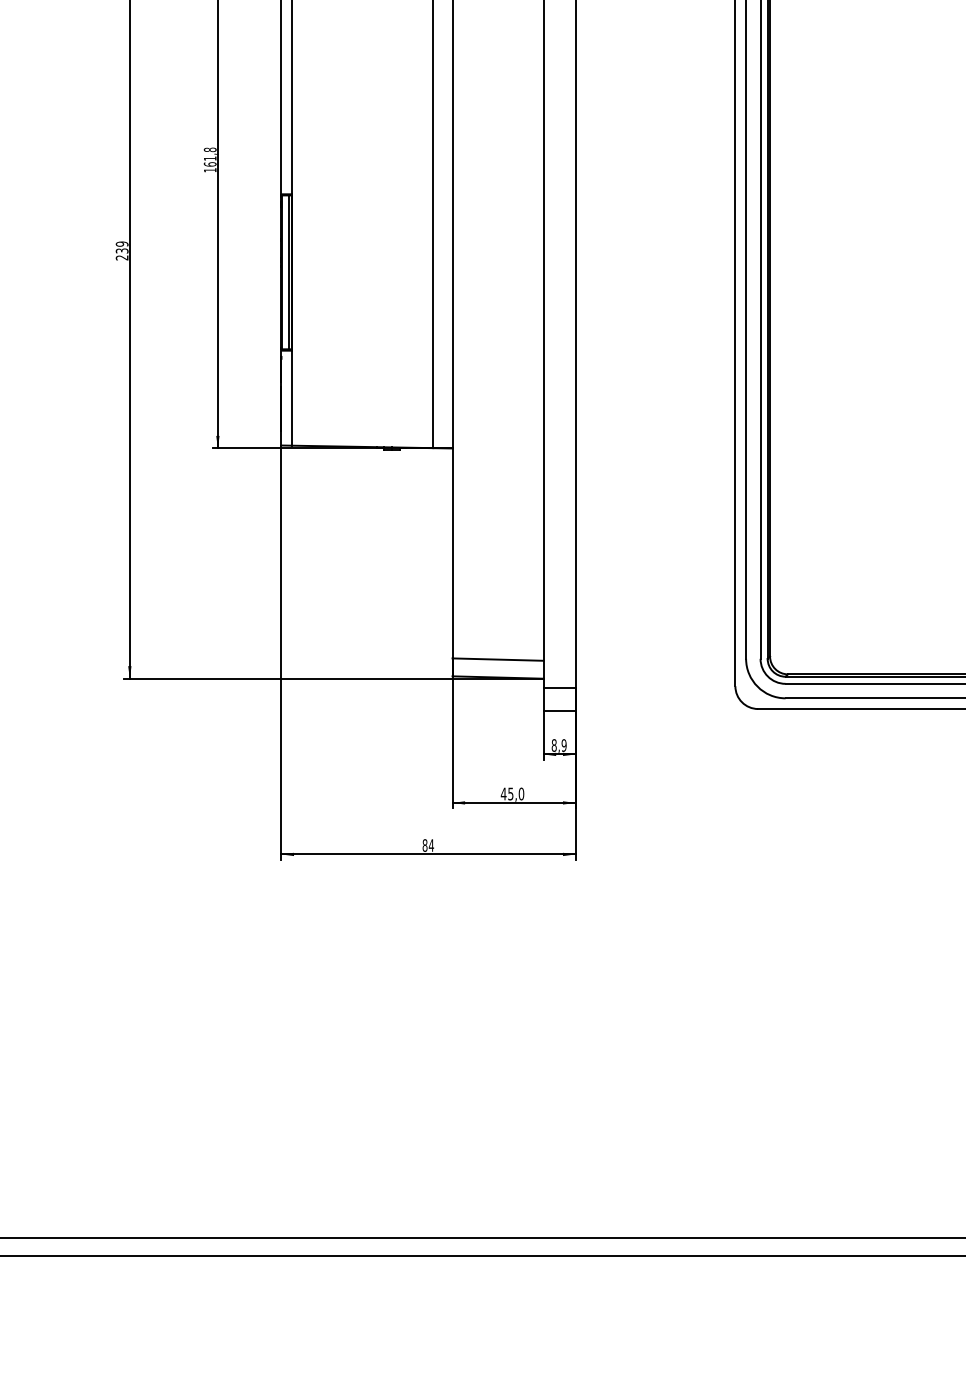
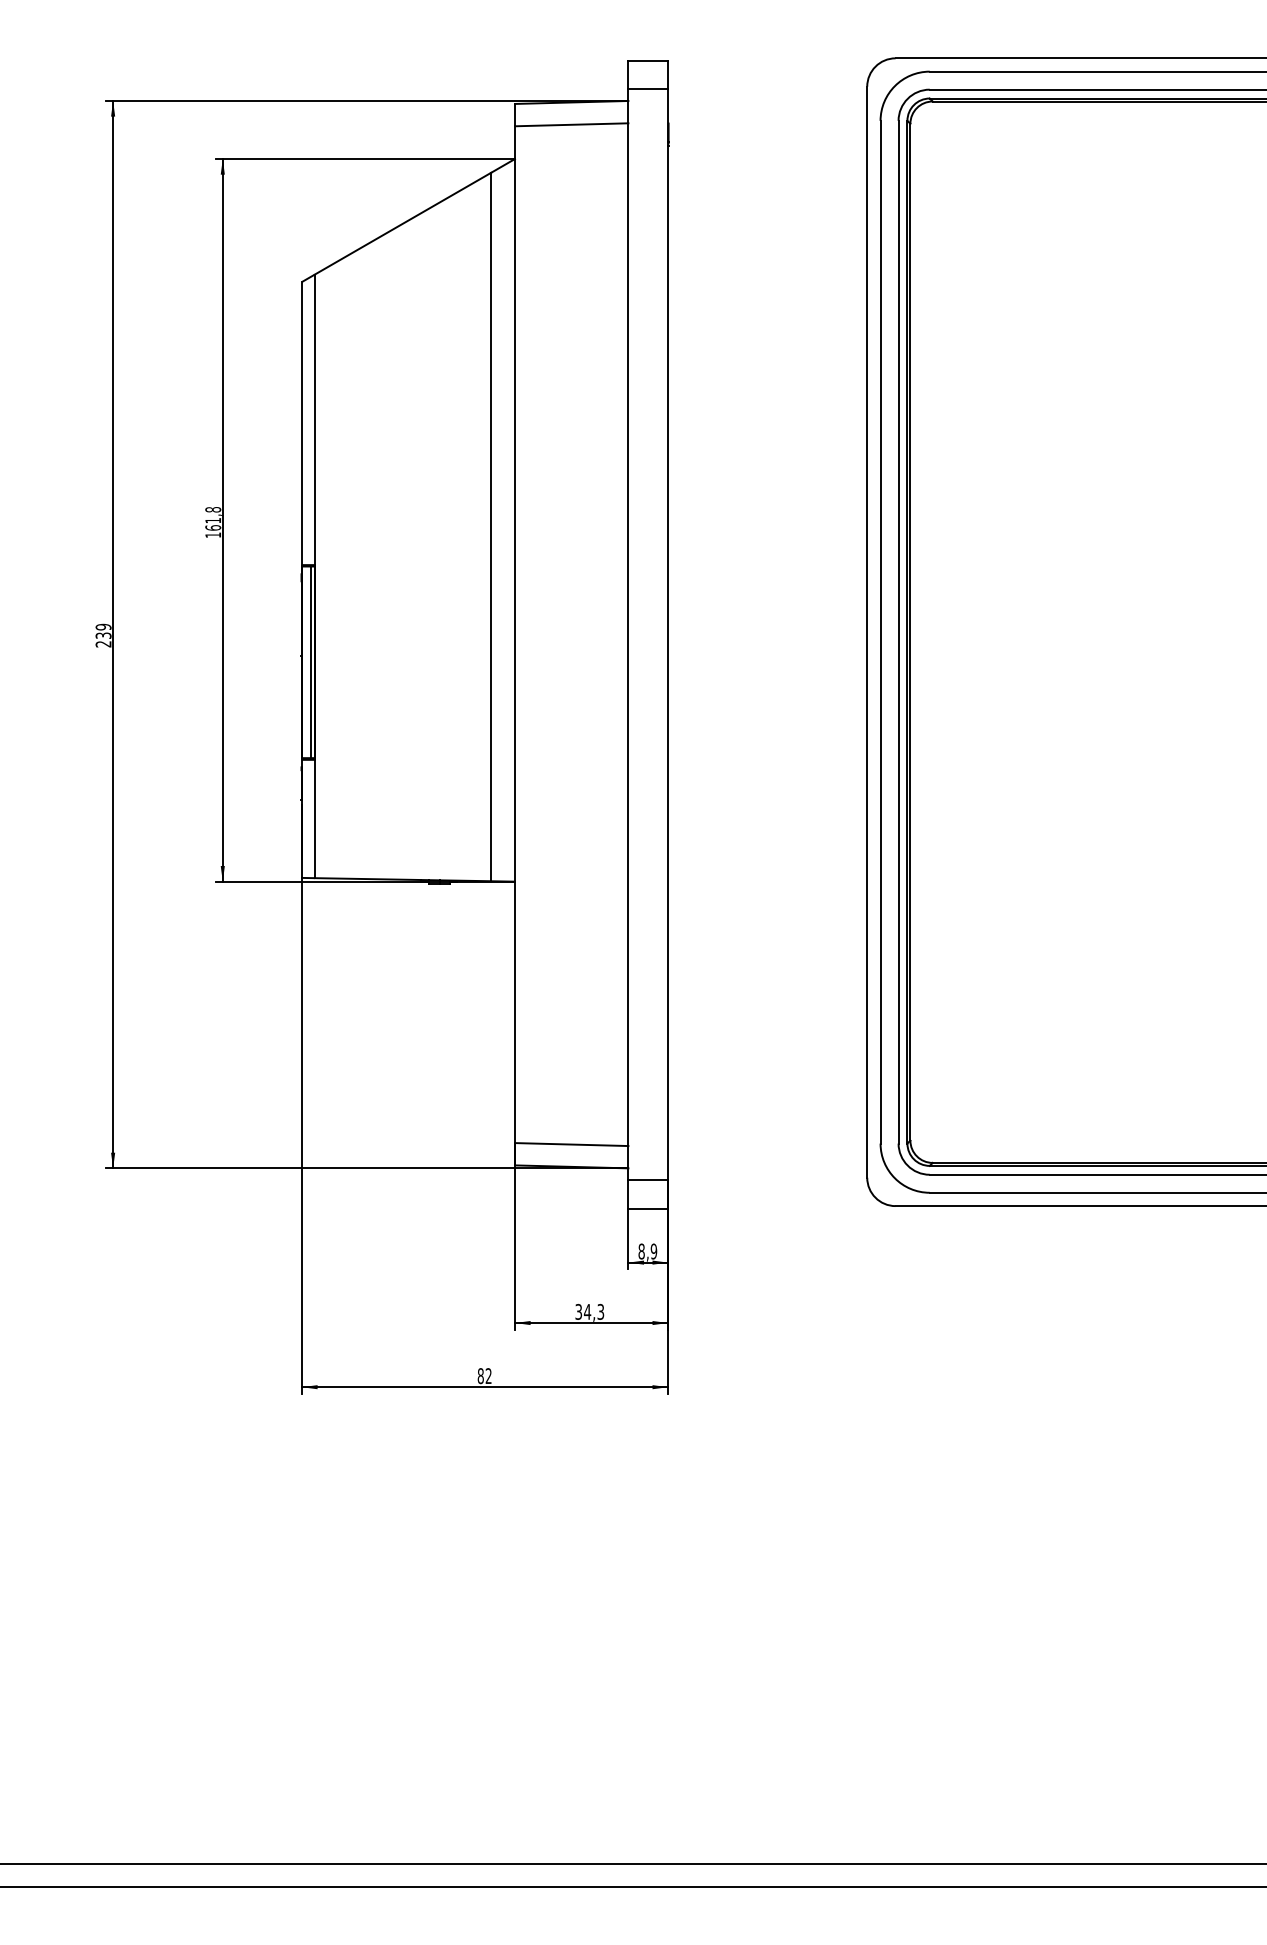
text: (512, 793) -> (589, 1311), 45,0 -> 34,3
text: (431, 845) -> (488, 1375), 84 -> 82

